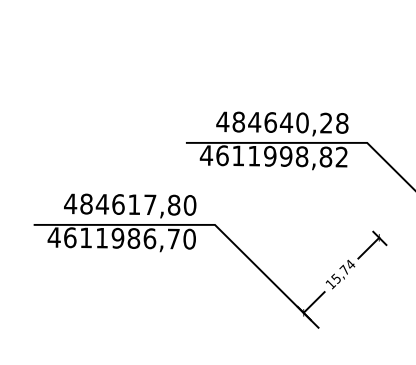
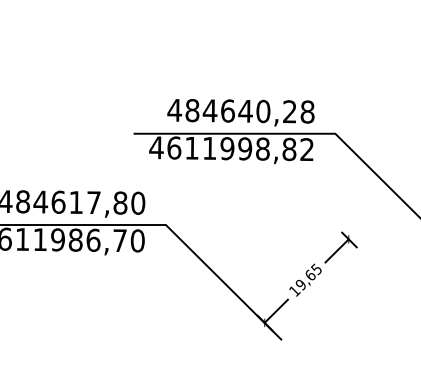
text: (343, 271) -> (308, 276), 15,74 -> 19,65

